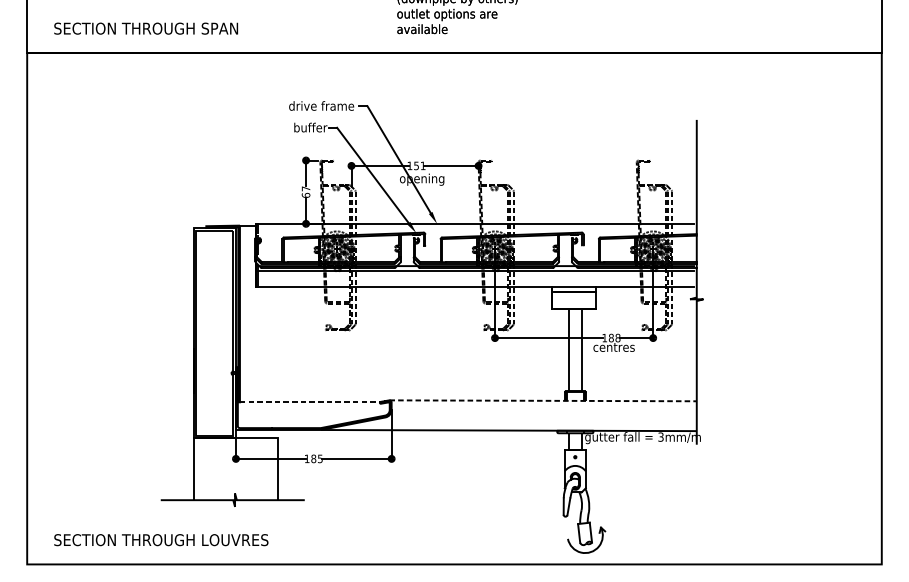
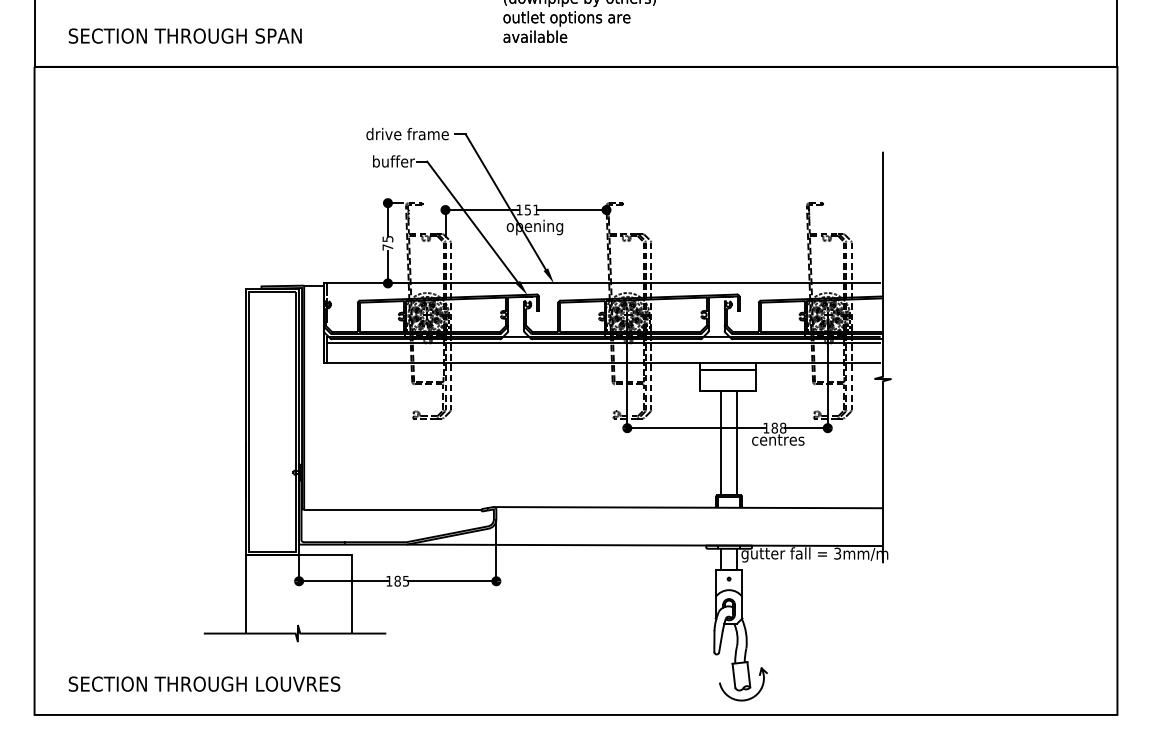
text: (305, 192) -> (387, 243), 67 -> 75
line: (543, 400) -> (688, 507), dashed -> solid
line: (309, 402) -> (392, 509), dashed -> solid

